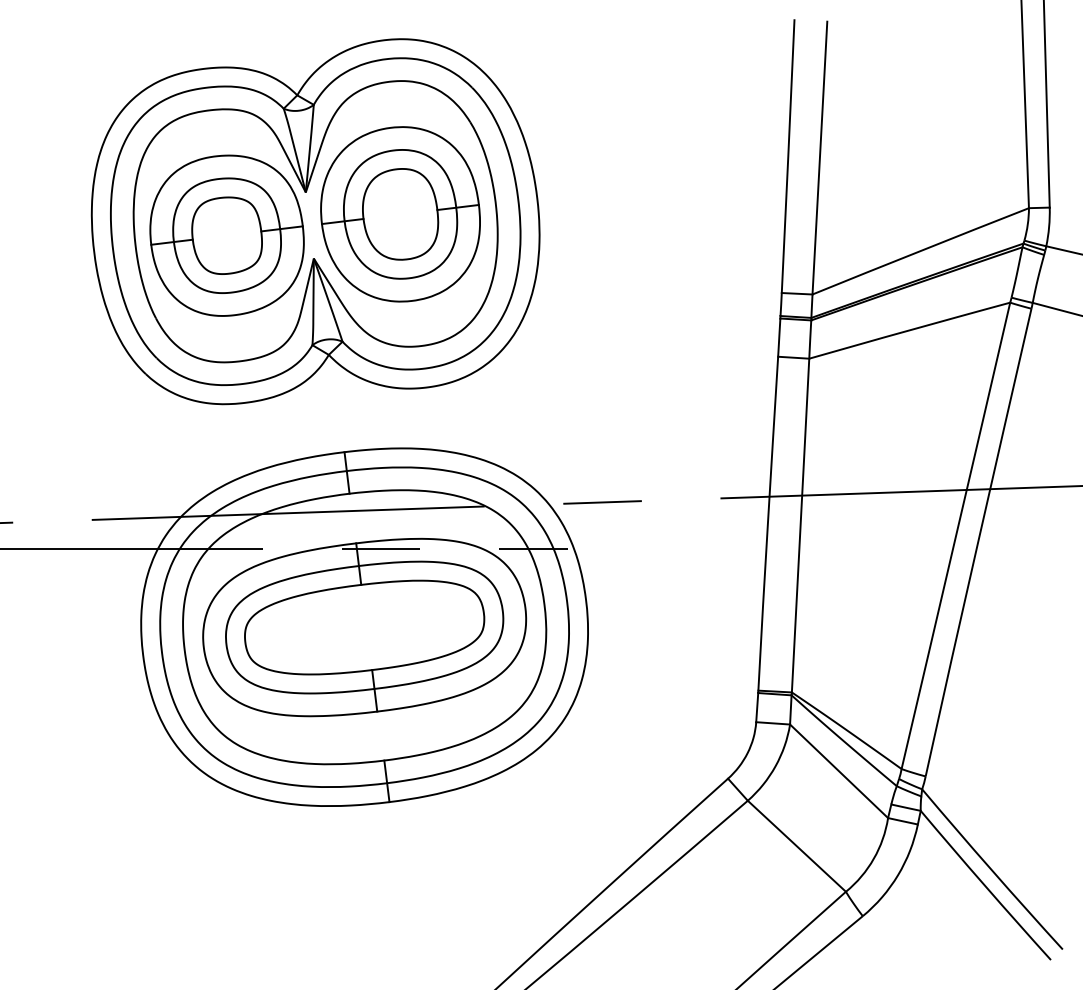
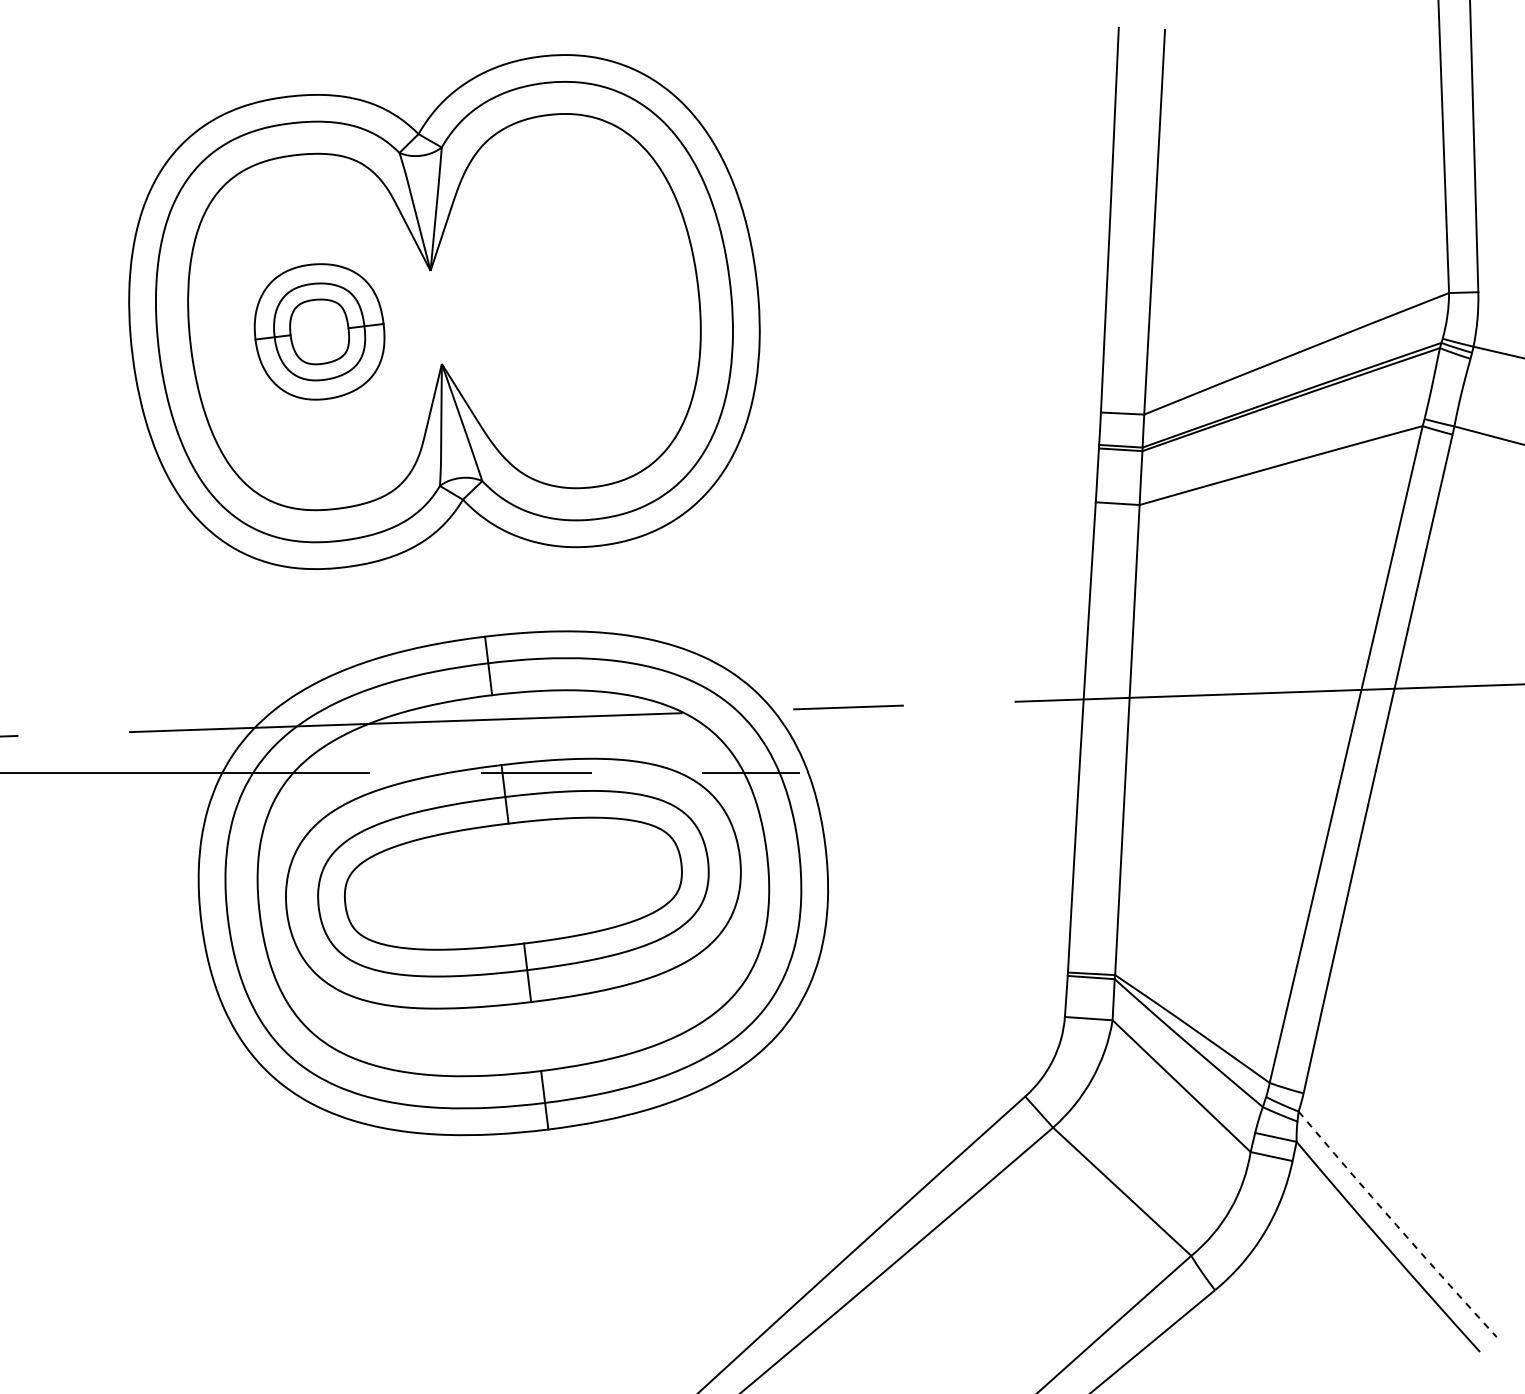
part: (400, 214) -> (563, 301), removed
part: (226, 235) -> (319, 331), size x0.6
arc: (991, 870) -> (1396, 1225), solid -> dashed

